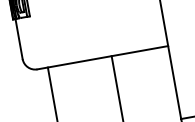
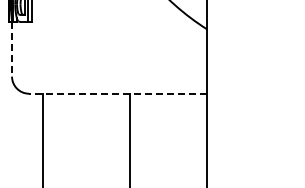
line: (19, 39) -> (12, 49), solid -> dashed
line: (102, 57) -> (117, 93), solid -> dashed

